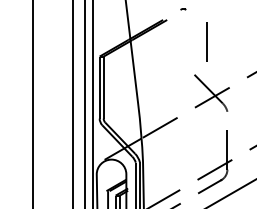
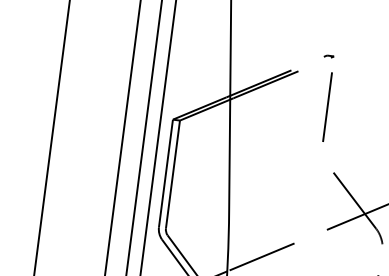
line: (206, 41) -> (326, 105), moved

